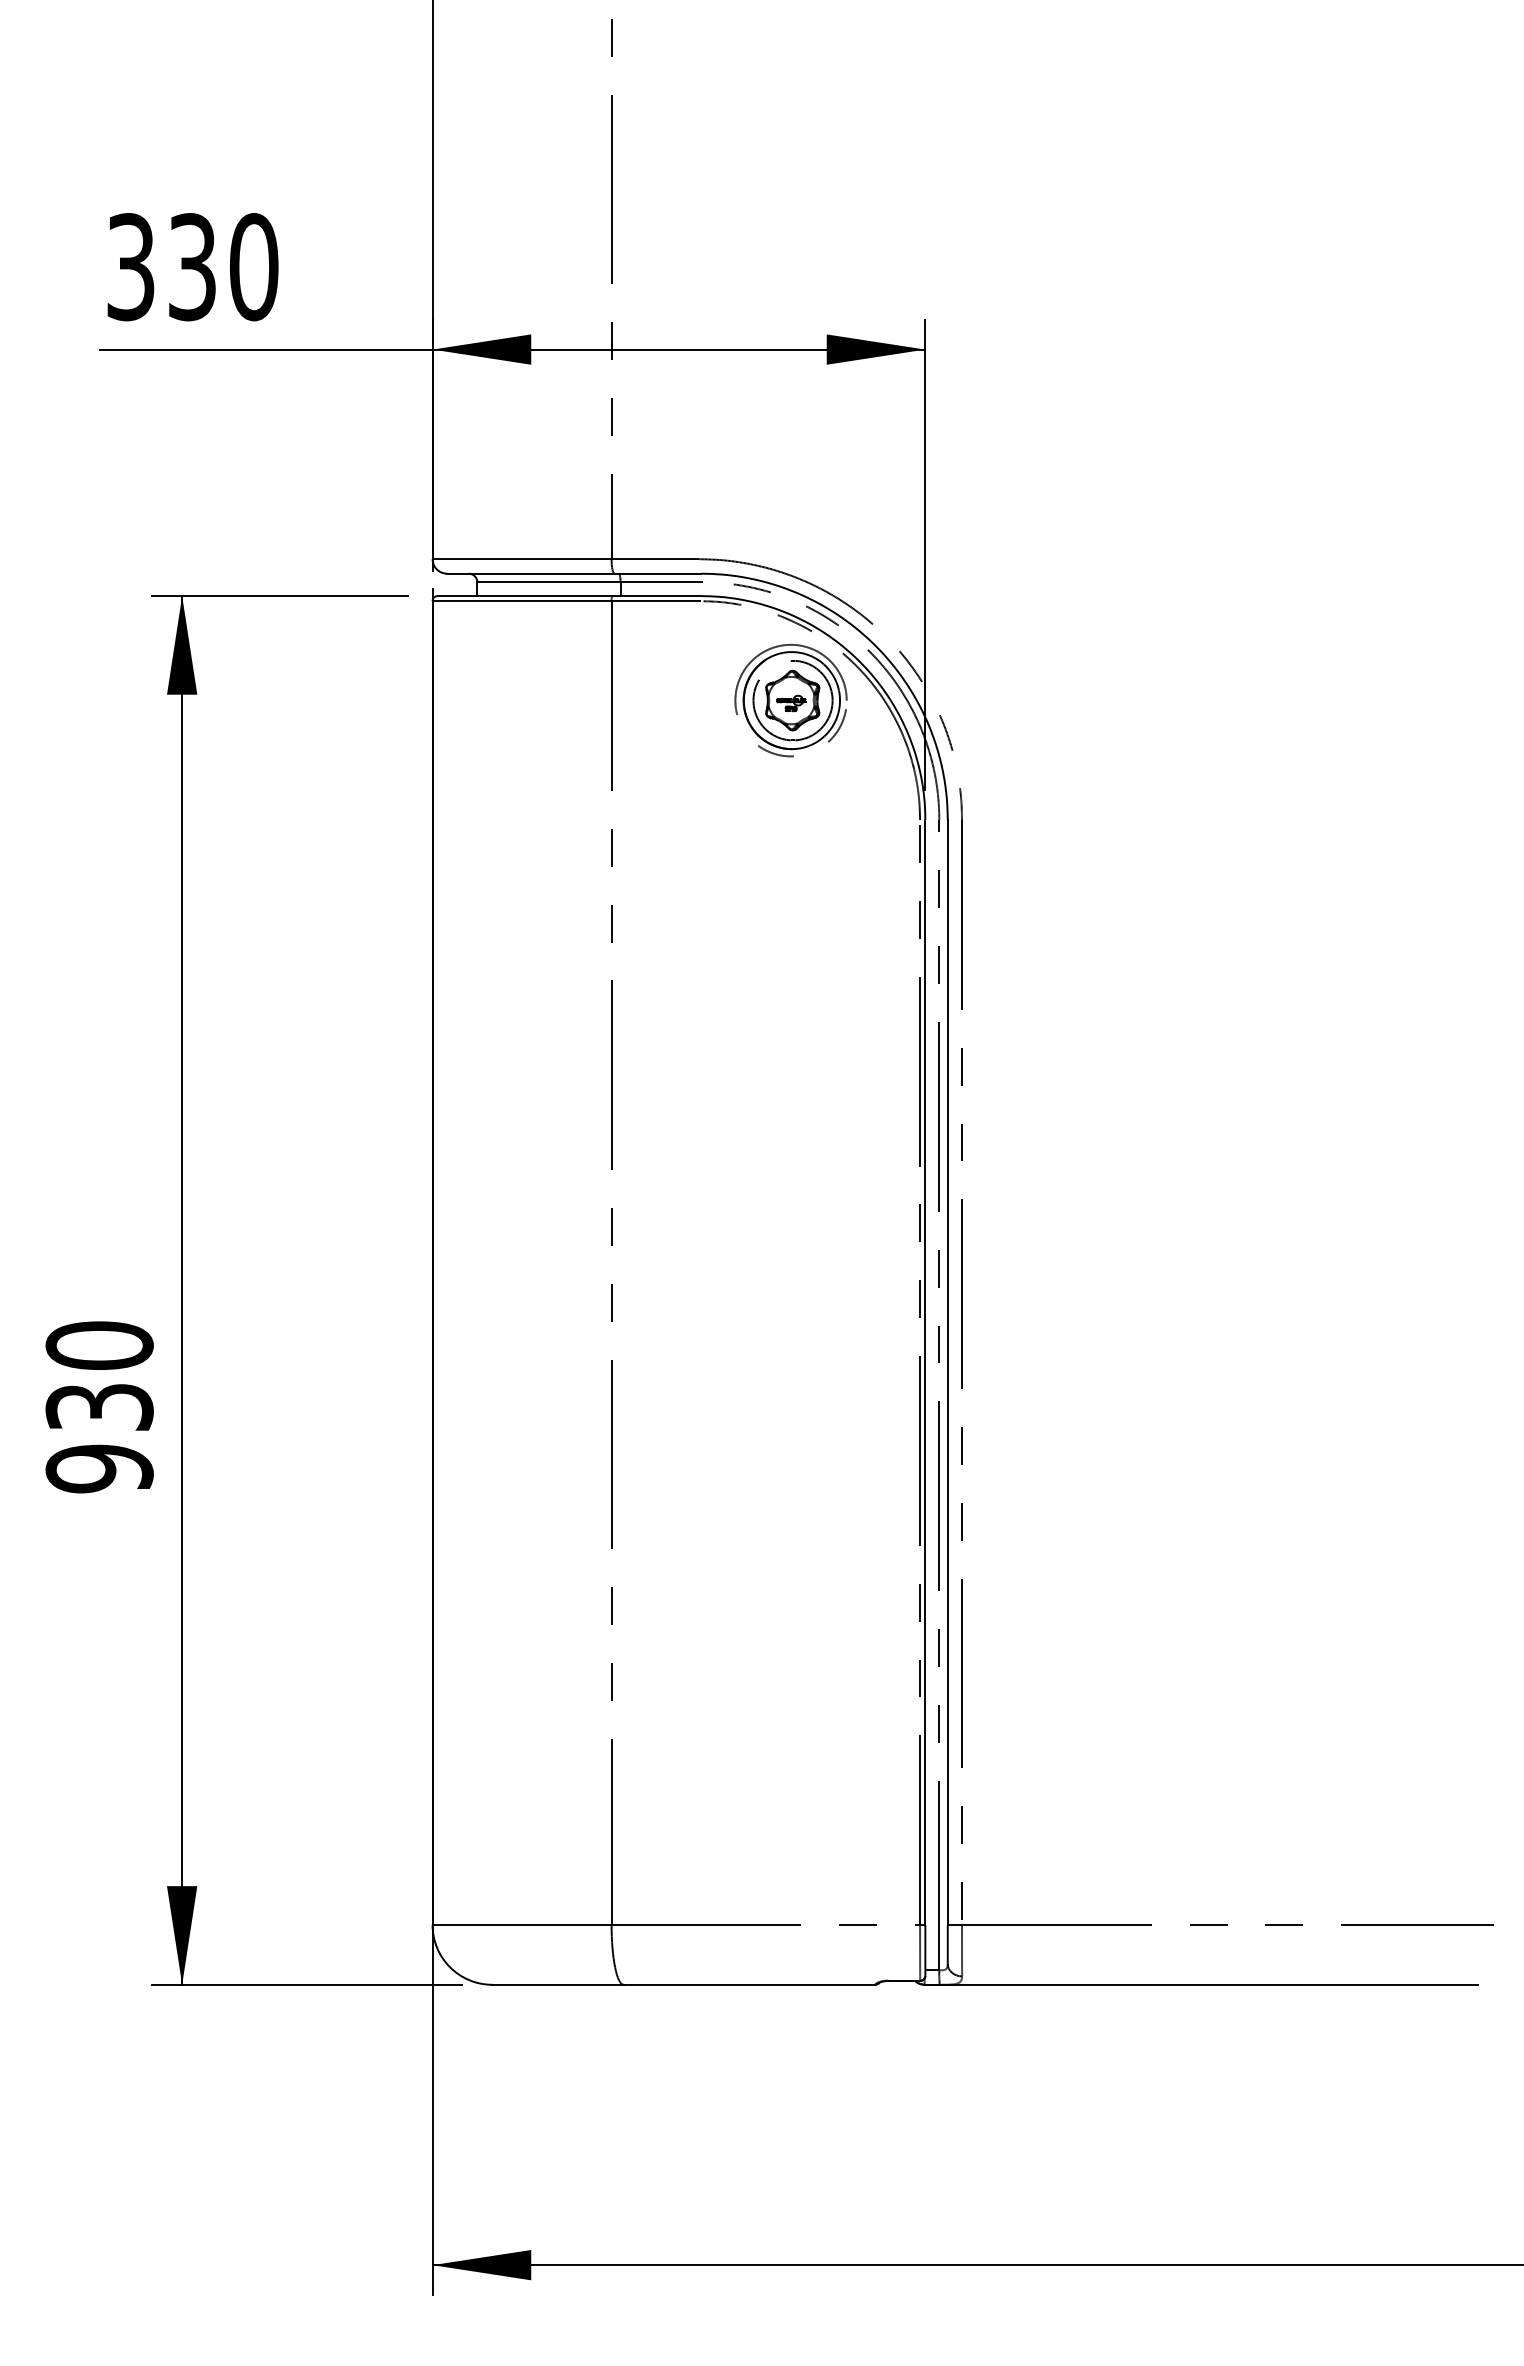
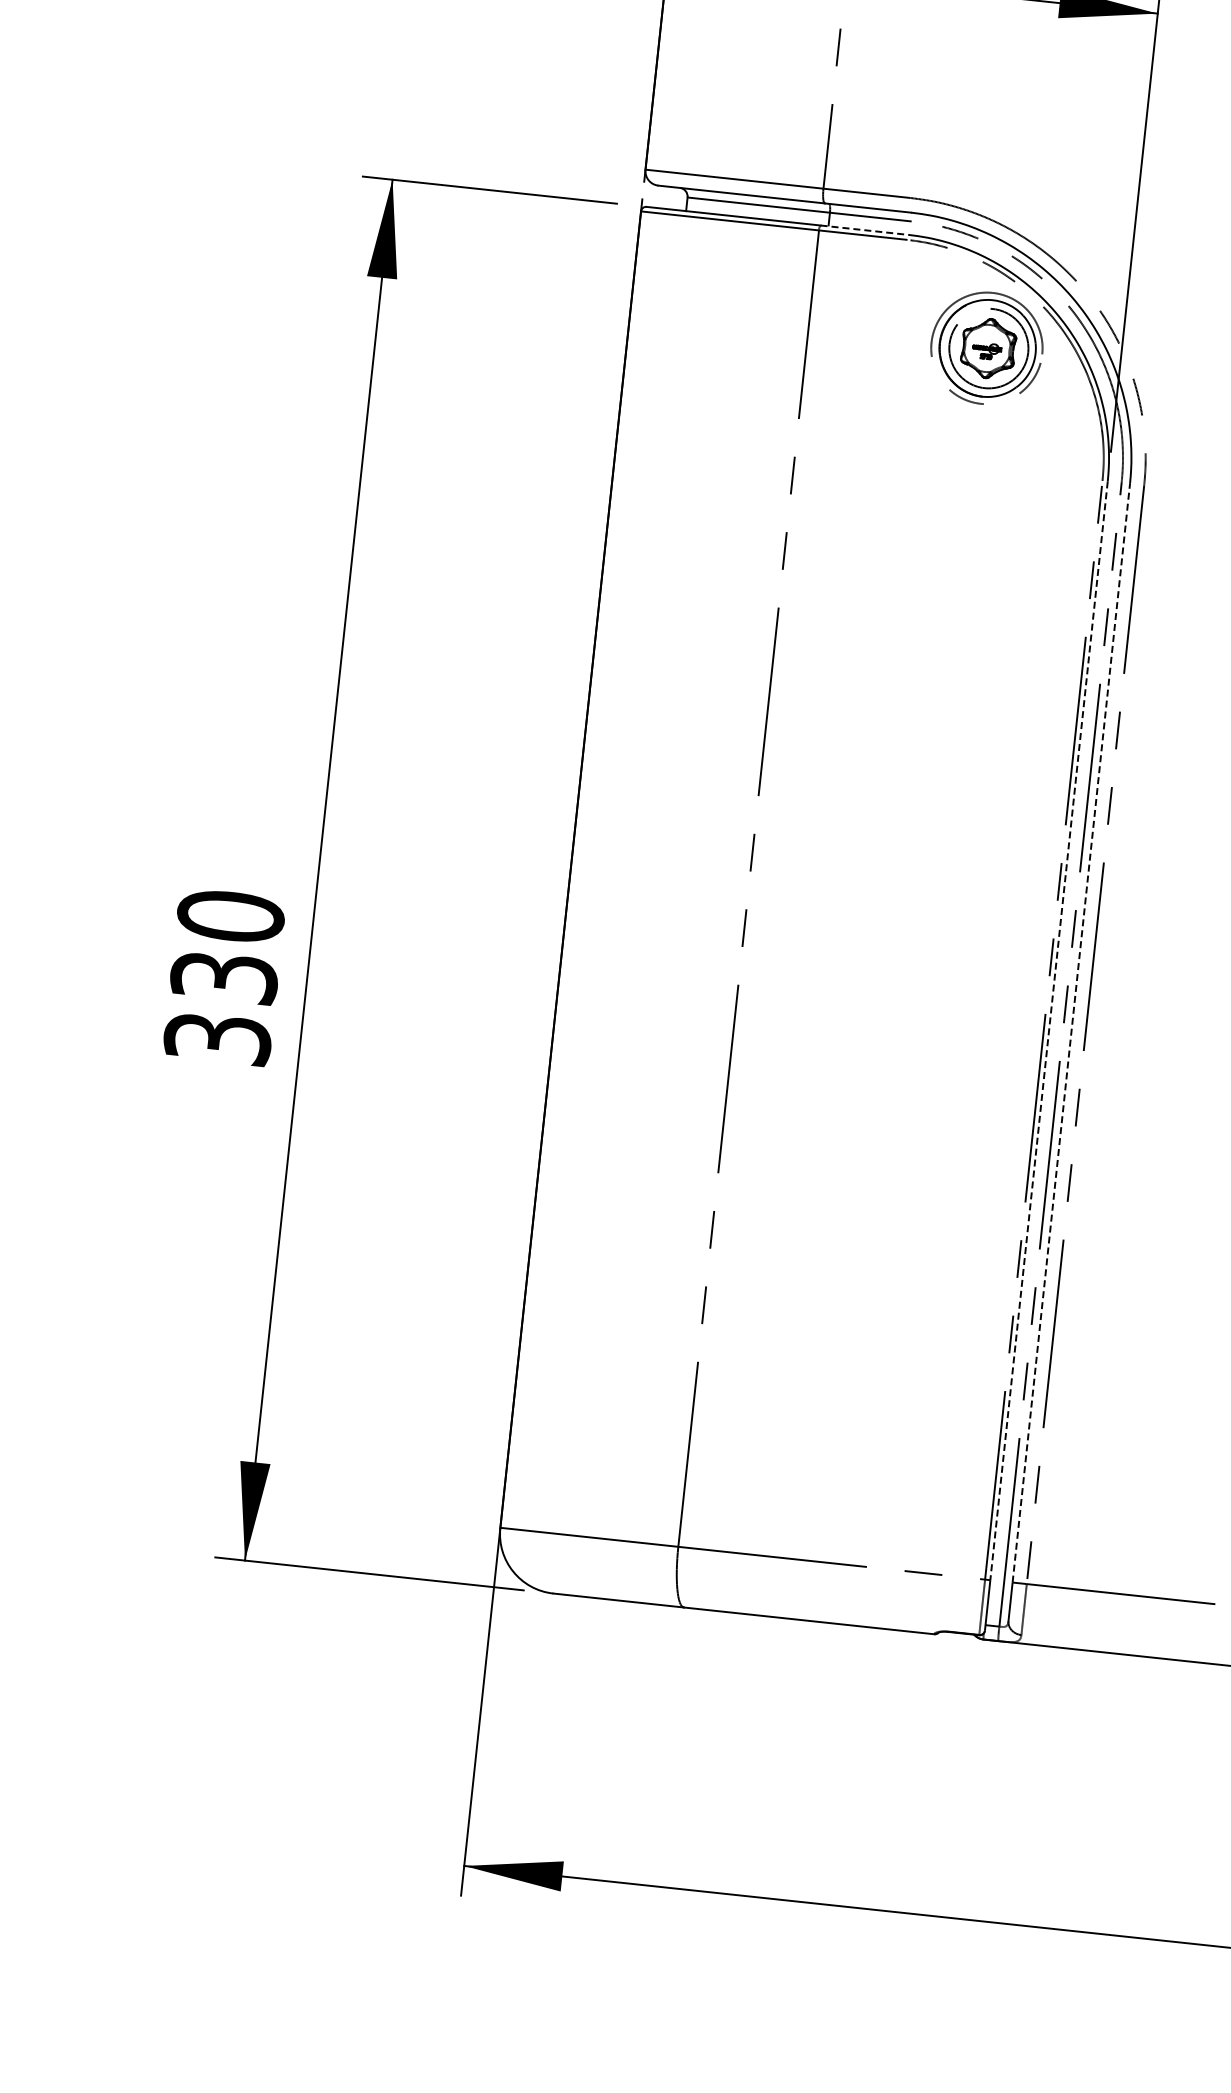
line: (657, 596) -> (865, 230), solid -> dashed
line: (947, 1372) -> (1071, 1033), solid -> dashed
line: (925, 1373) -> (1049, 1031), solid -> dashed
text: (99, 1468) -> (217, 1038), 930 -> 330

